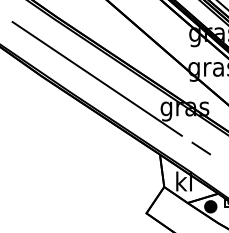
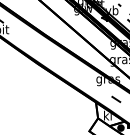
line: (95, 79) -> (64, 65), removed

